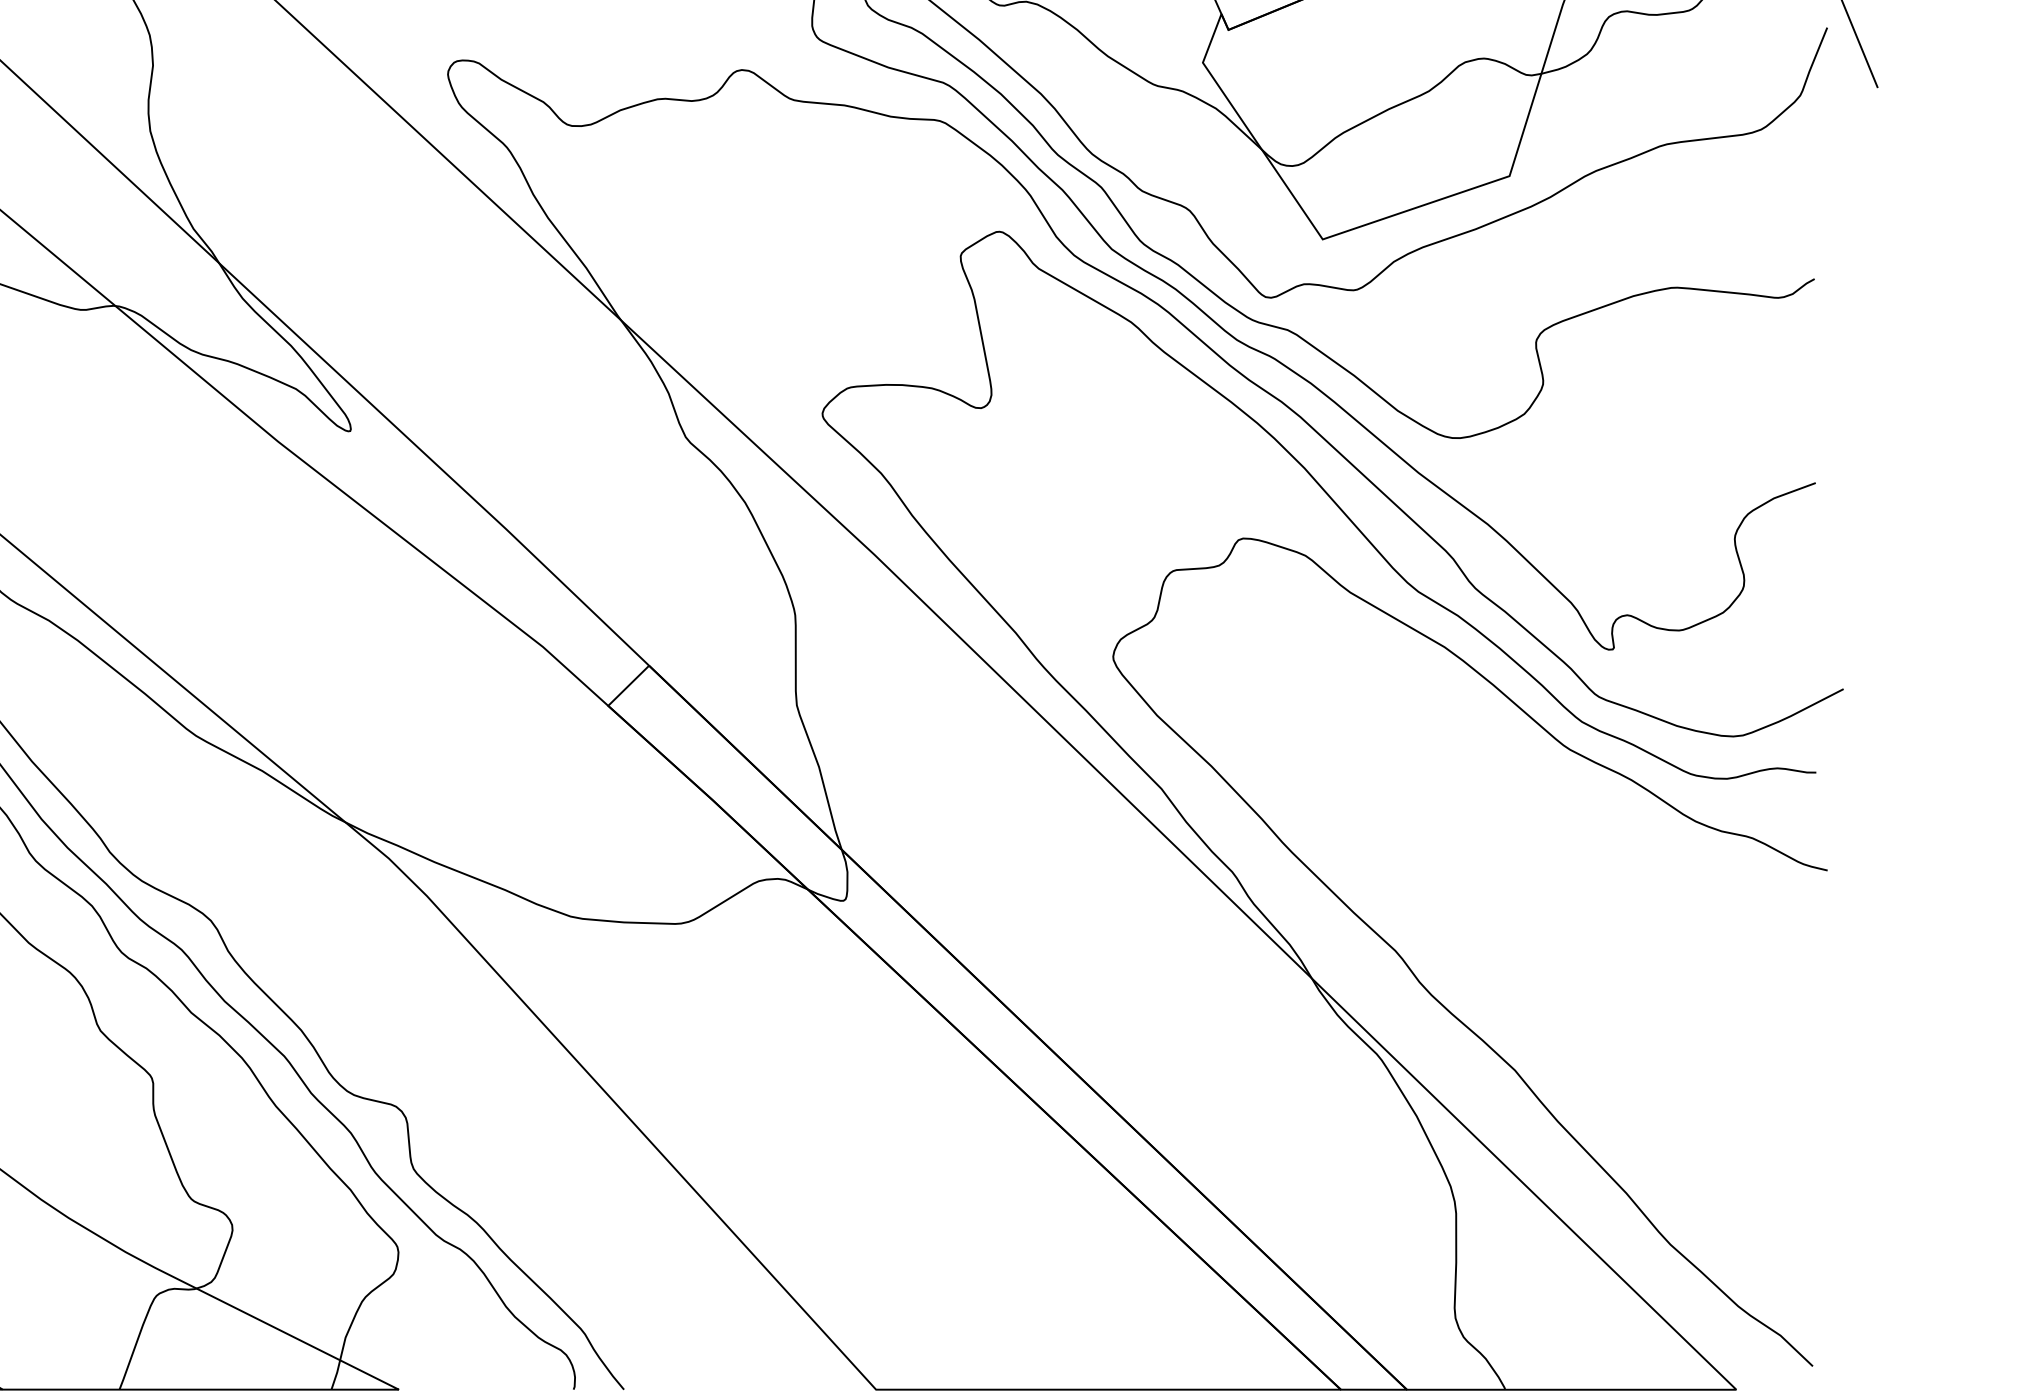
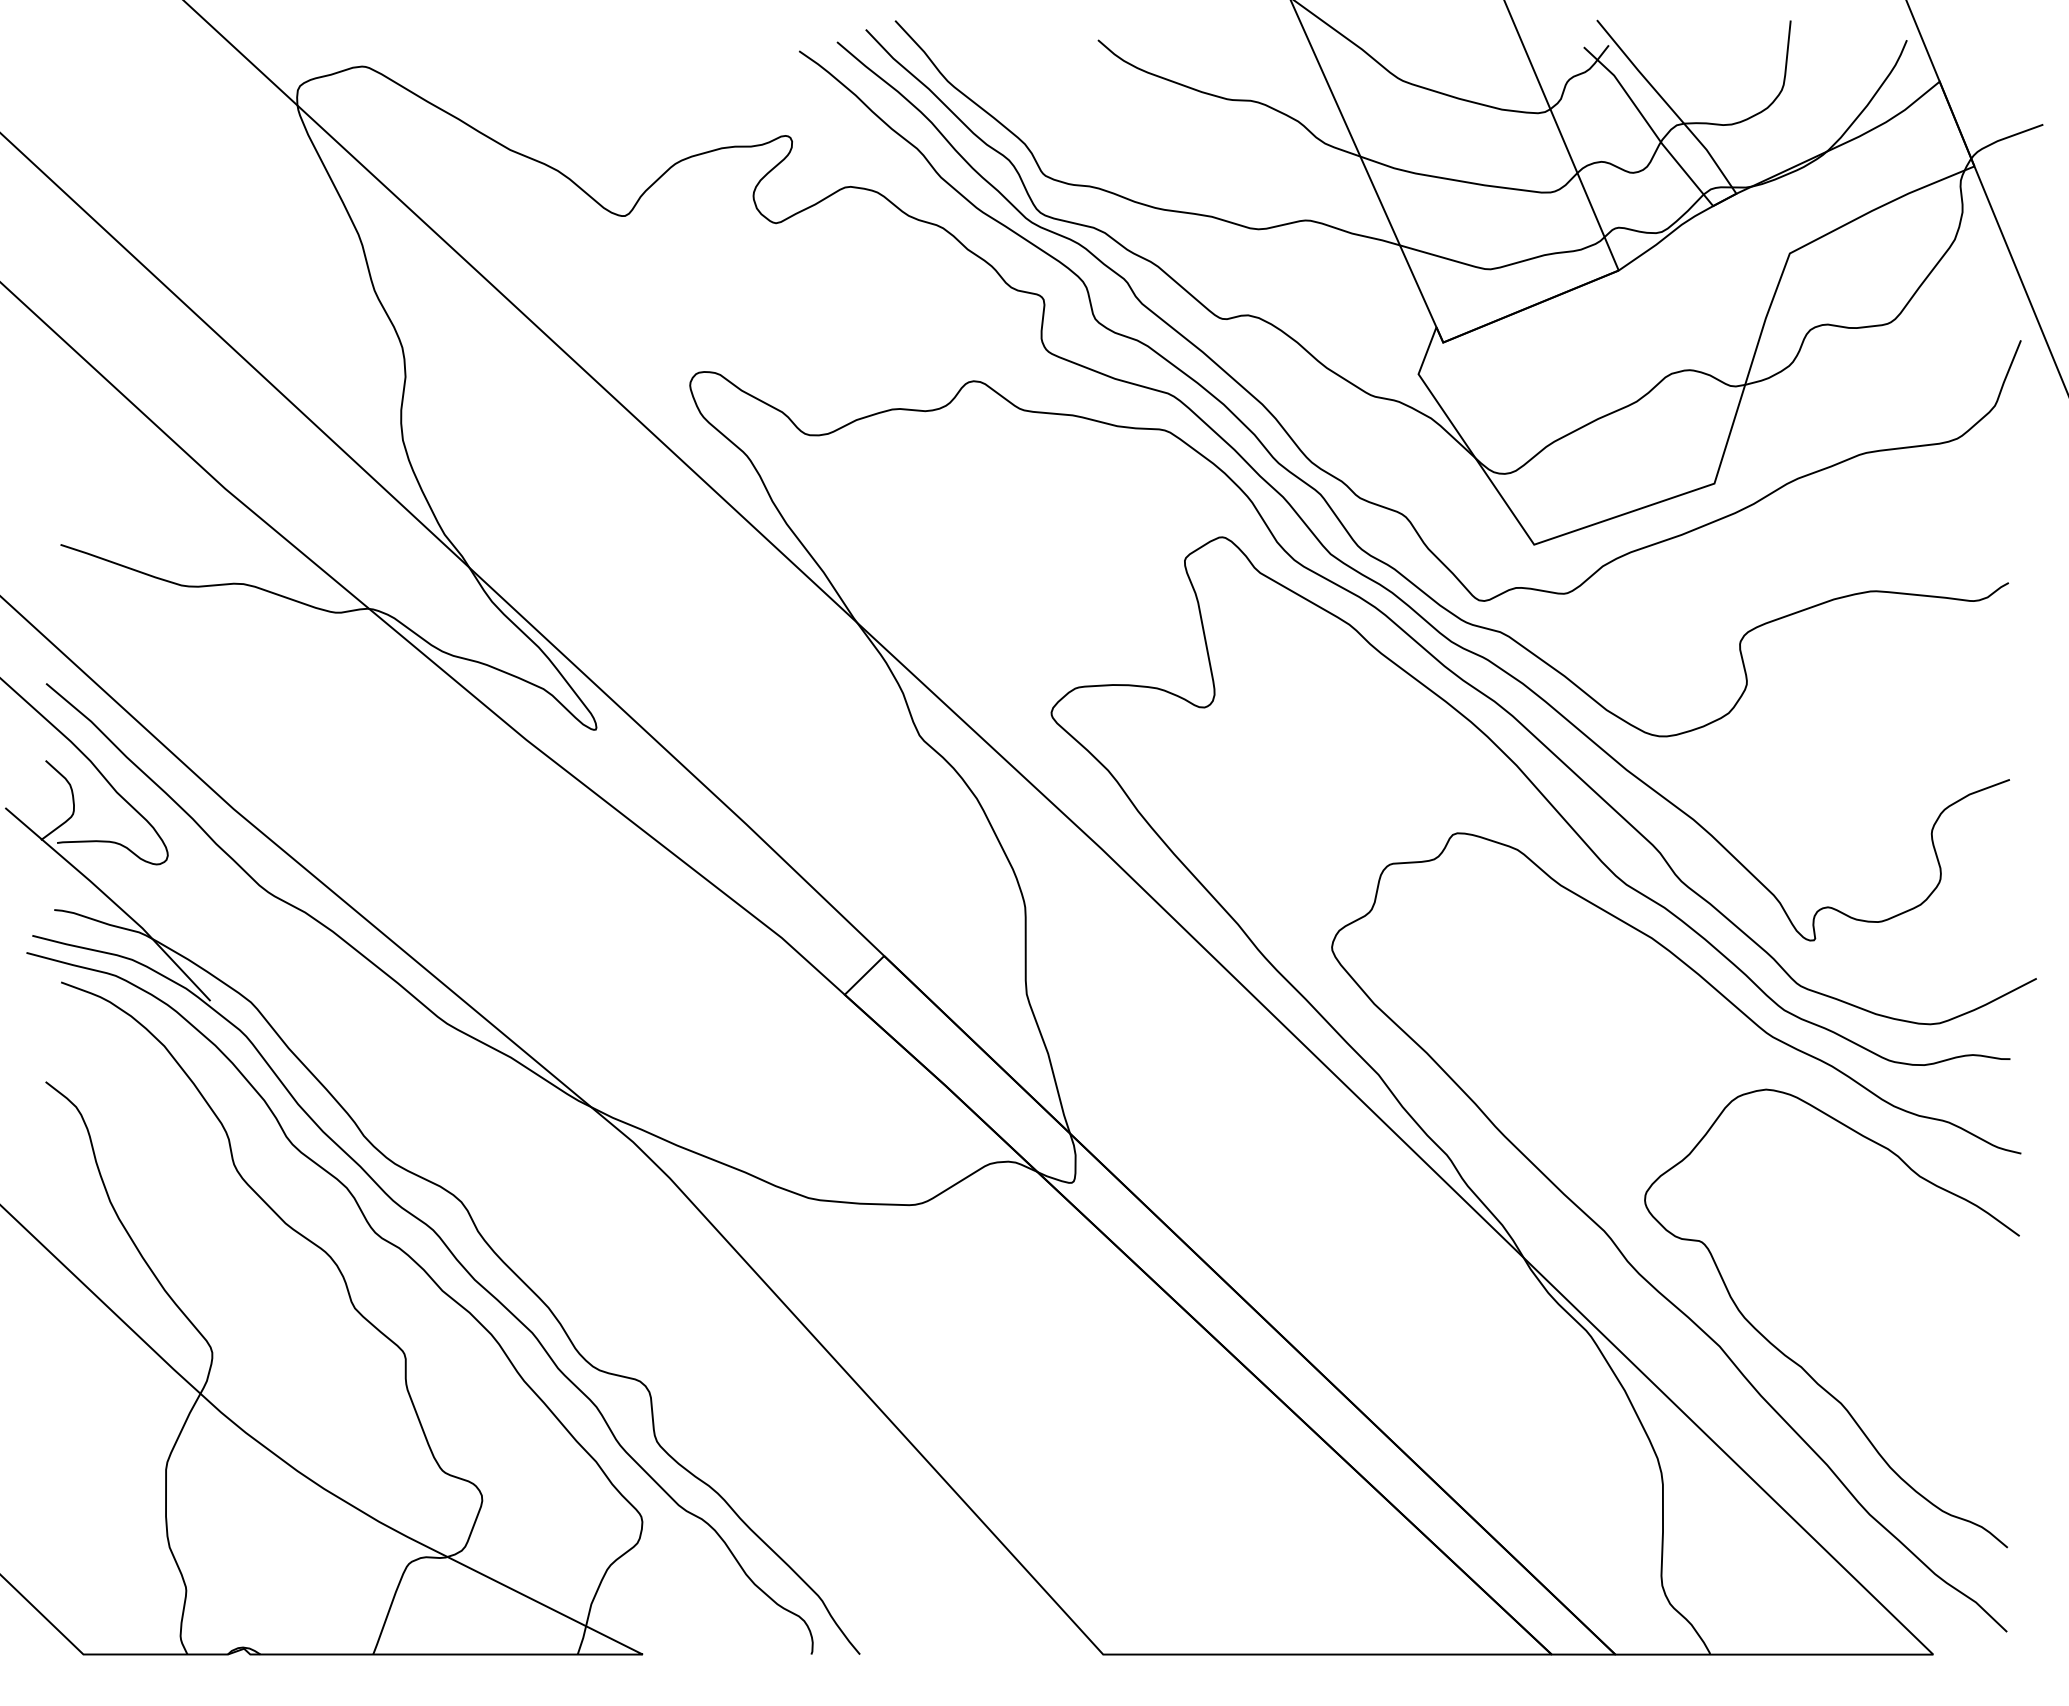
curve: (1596, 1088) -> (1798, 1363), added

